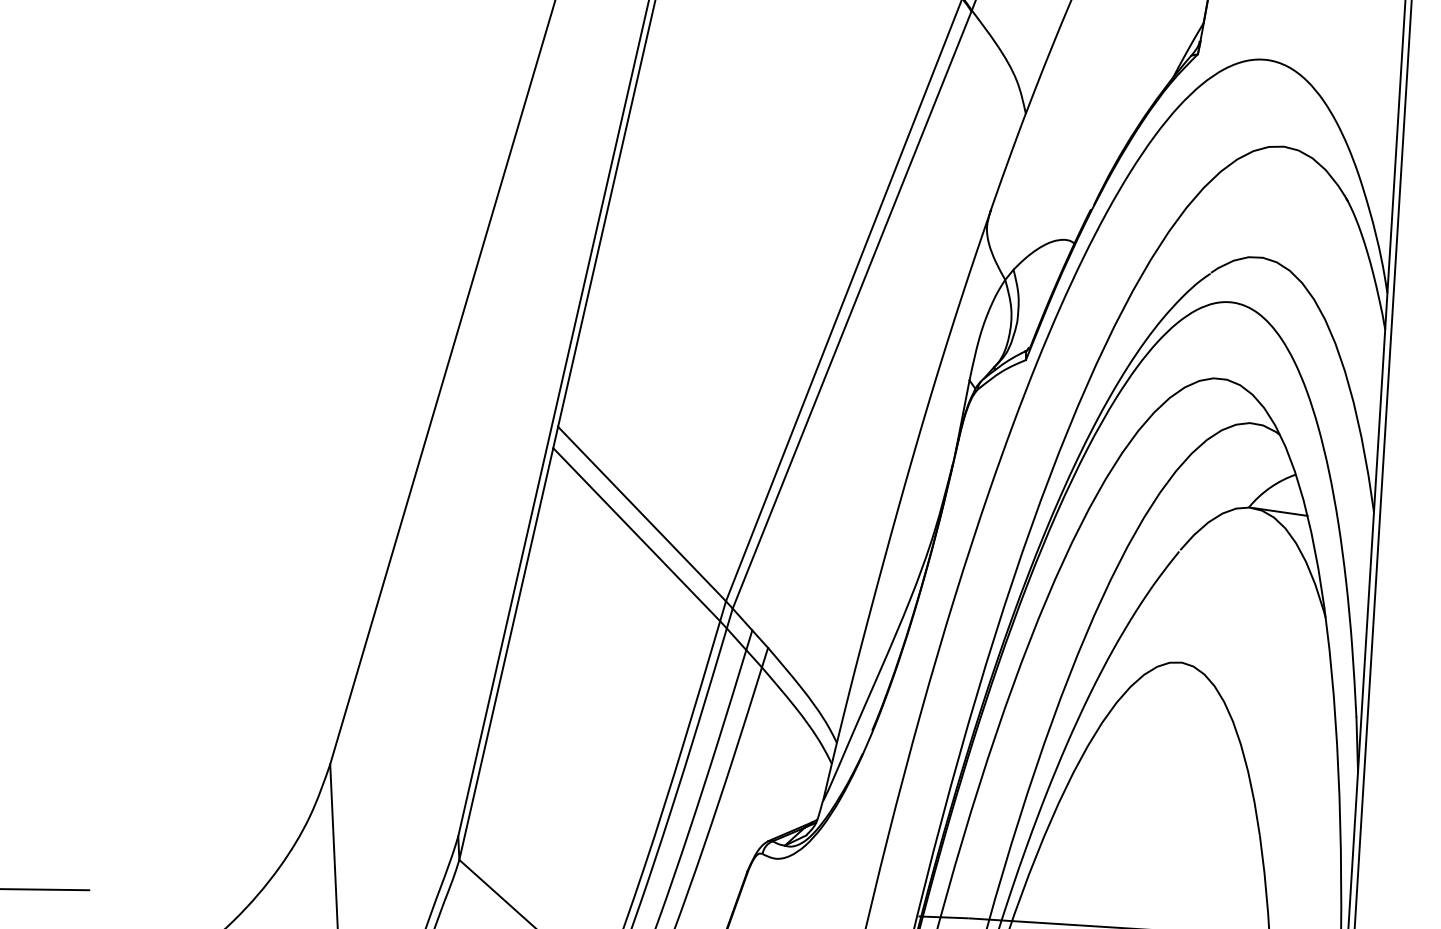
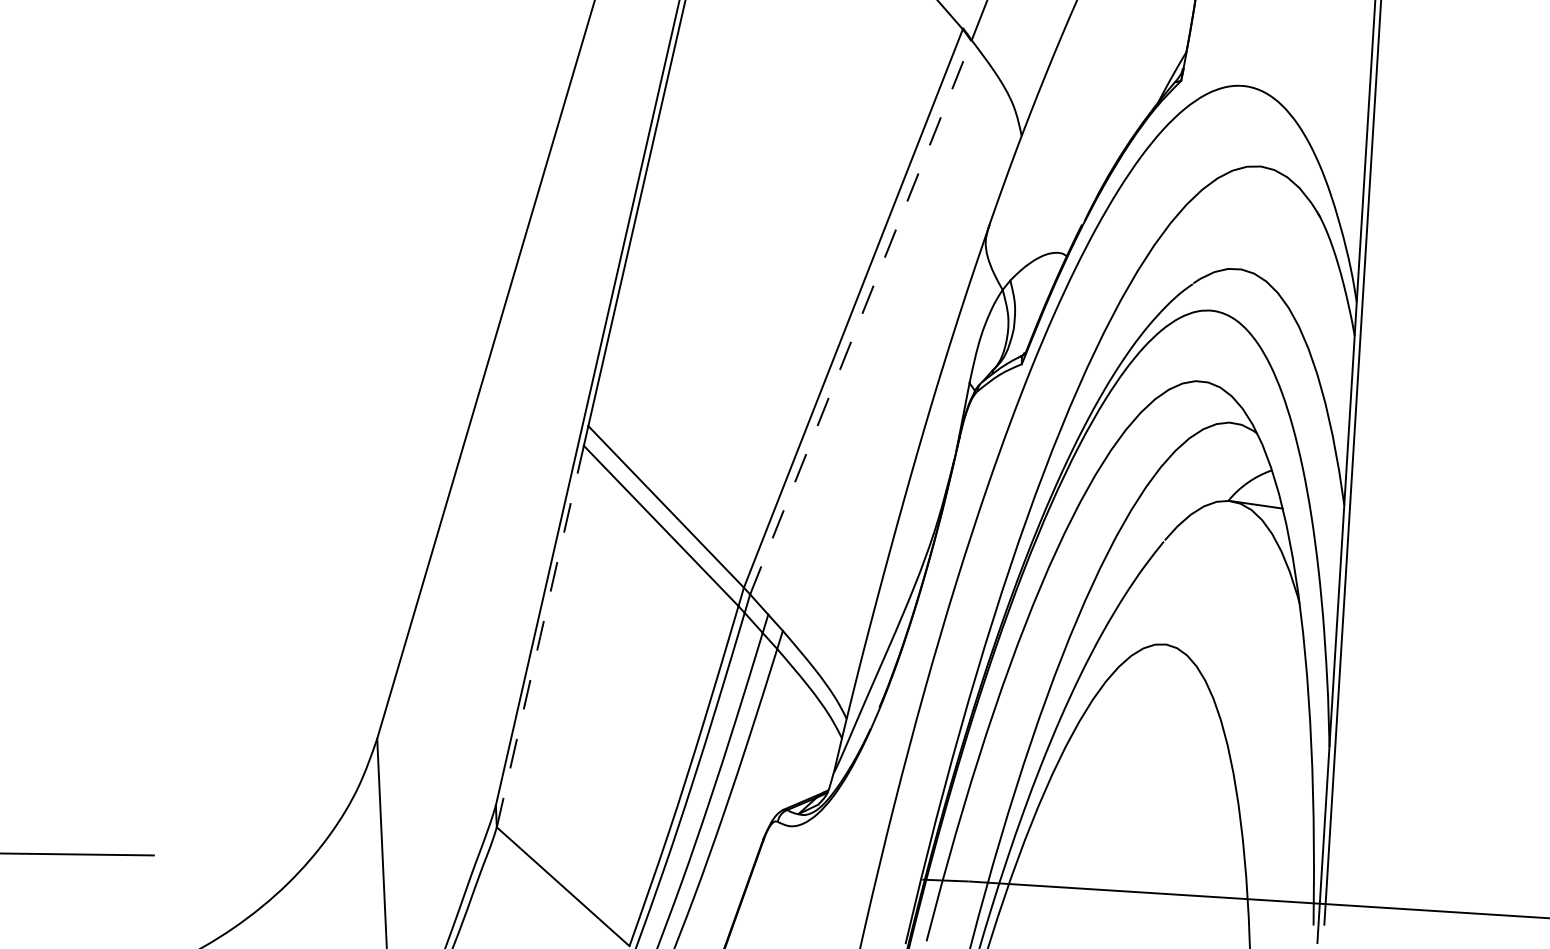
line: (851, 309) -> (860, 317), solid -> dashed
line: (506, 653) -> (540, 636), solid -> dashed

